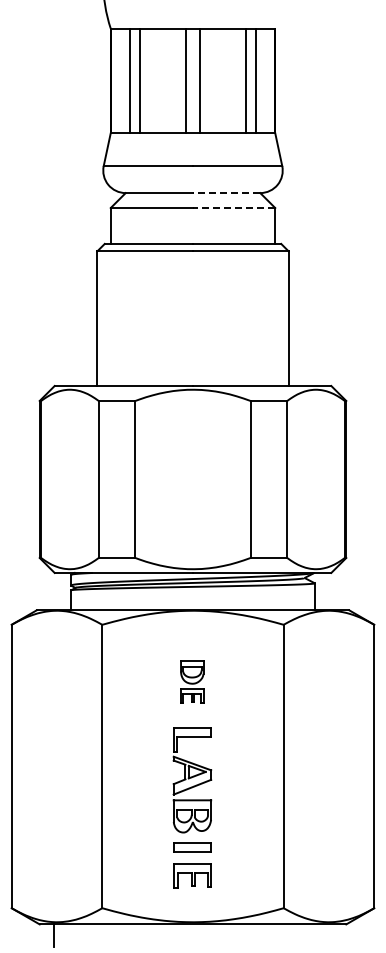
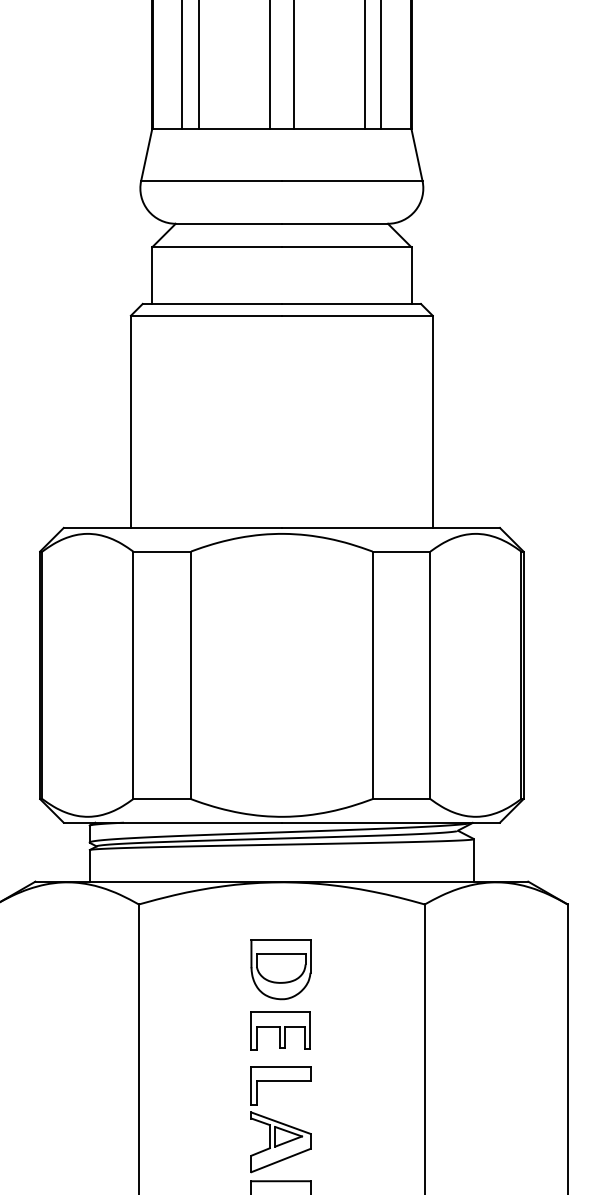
line: (226, 193) -> (334, 224), dashed -> solid
line: (233, 208) -> (345, 248), dashed -> solid
part: (191, 681) -> (279, 993), size x1.67

